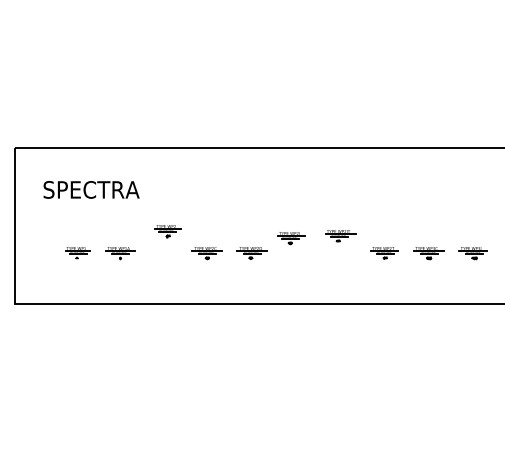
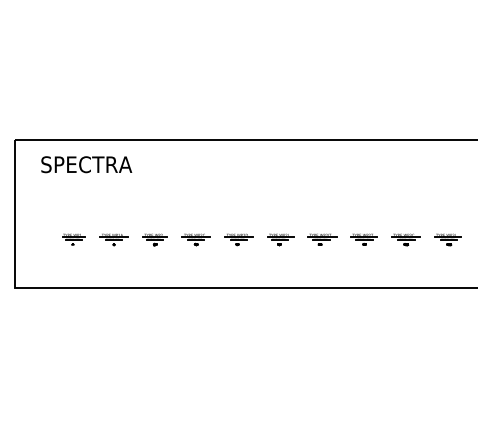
text: (91, 189) -> (86, 164), moved
part: (167, 231) -> (154, 240), moved
part: (340, 236) -> (322, 240), moved
part: (291, 238) -> (280, 240), moved

